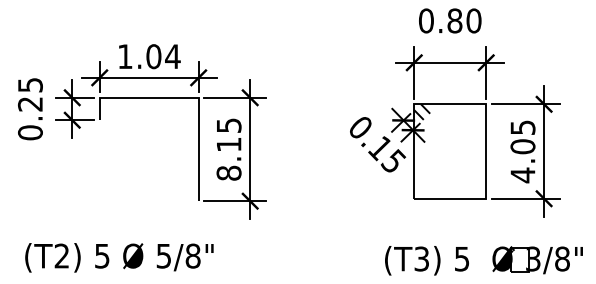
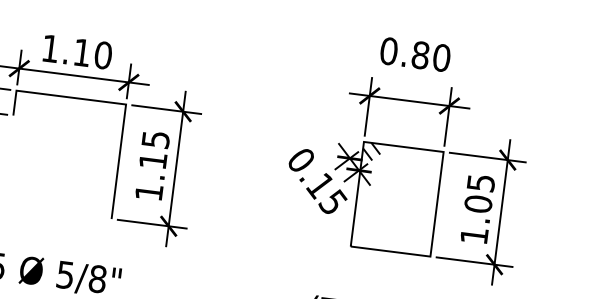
text: (163, 56) -> (92, 53), 1.04 -> 1.10
text: (228, 172) -> (148, 191), 8.15 -> 1.15
text: (522, 175) -> (473, 235), 4.05 -> 1.05

